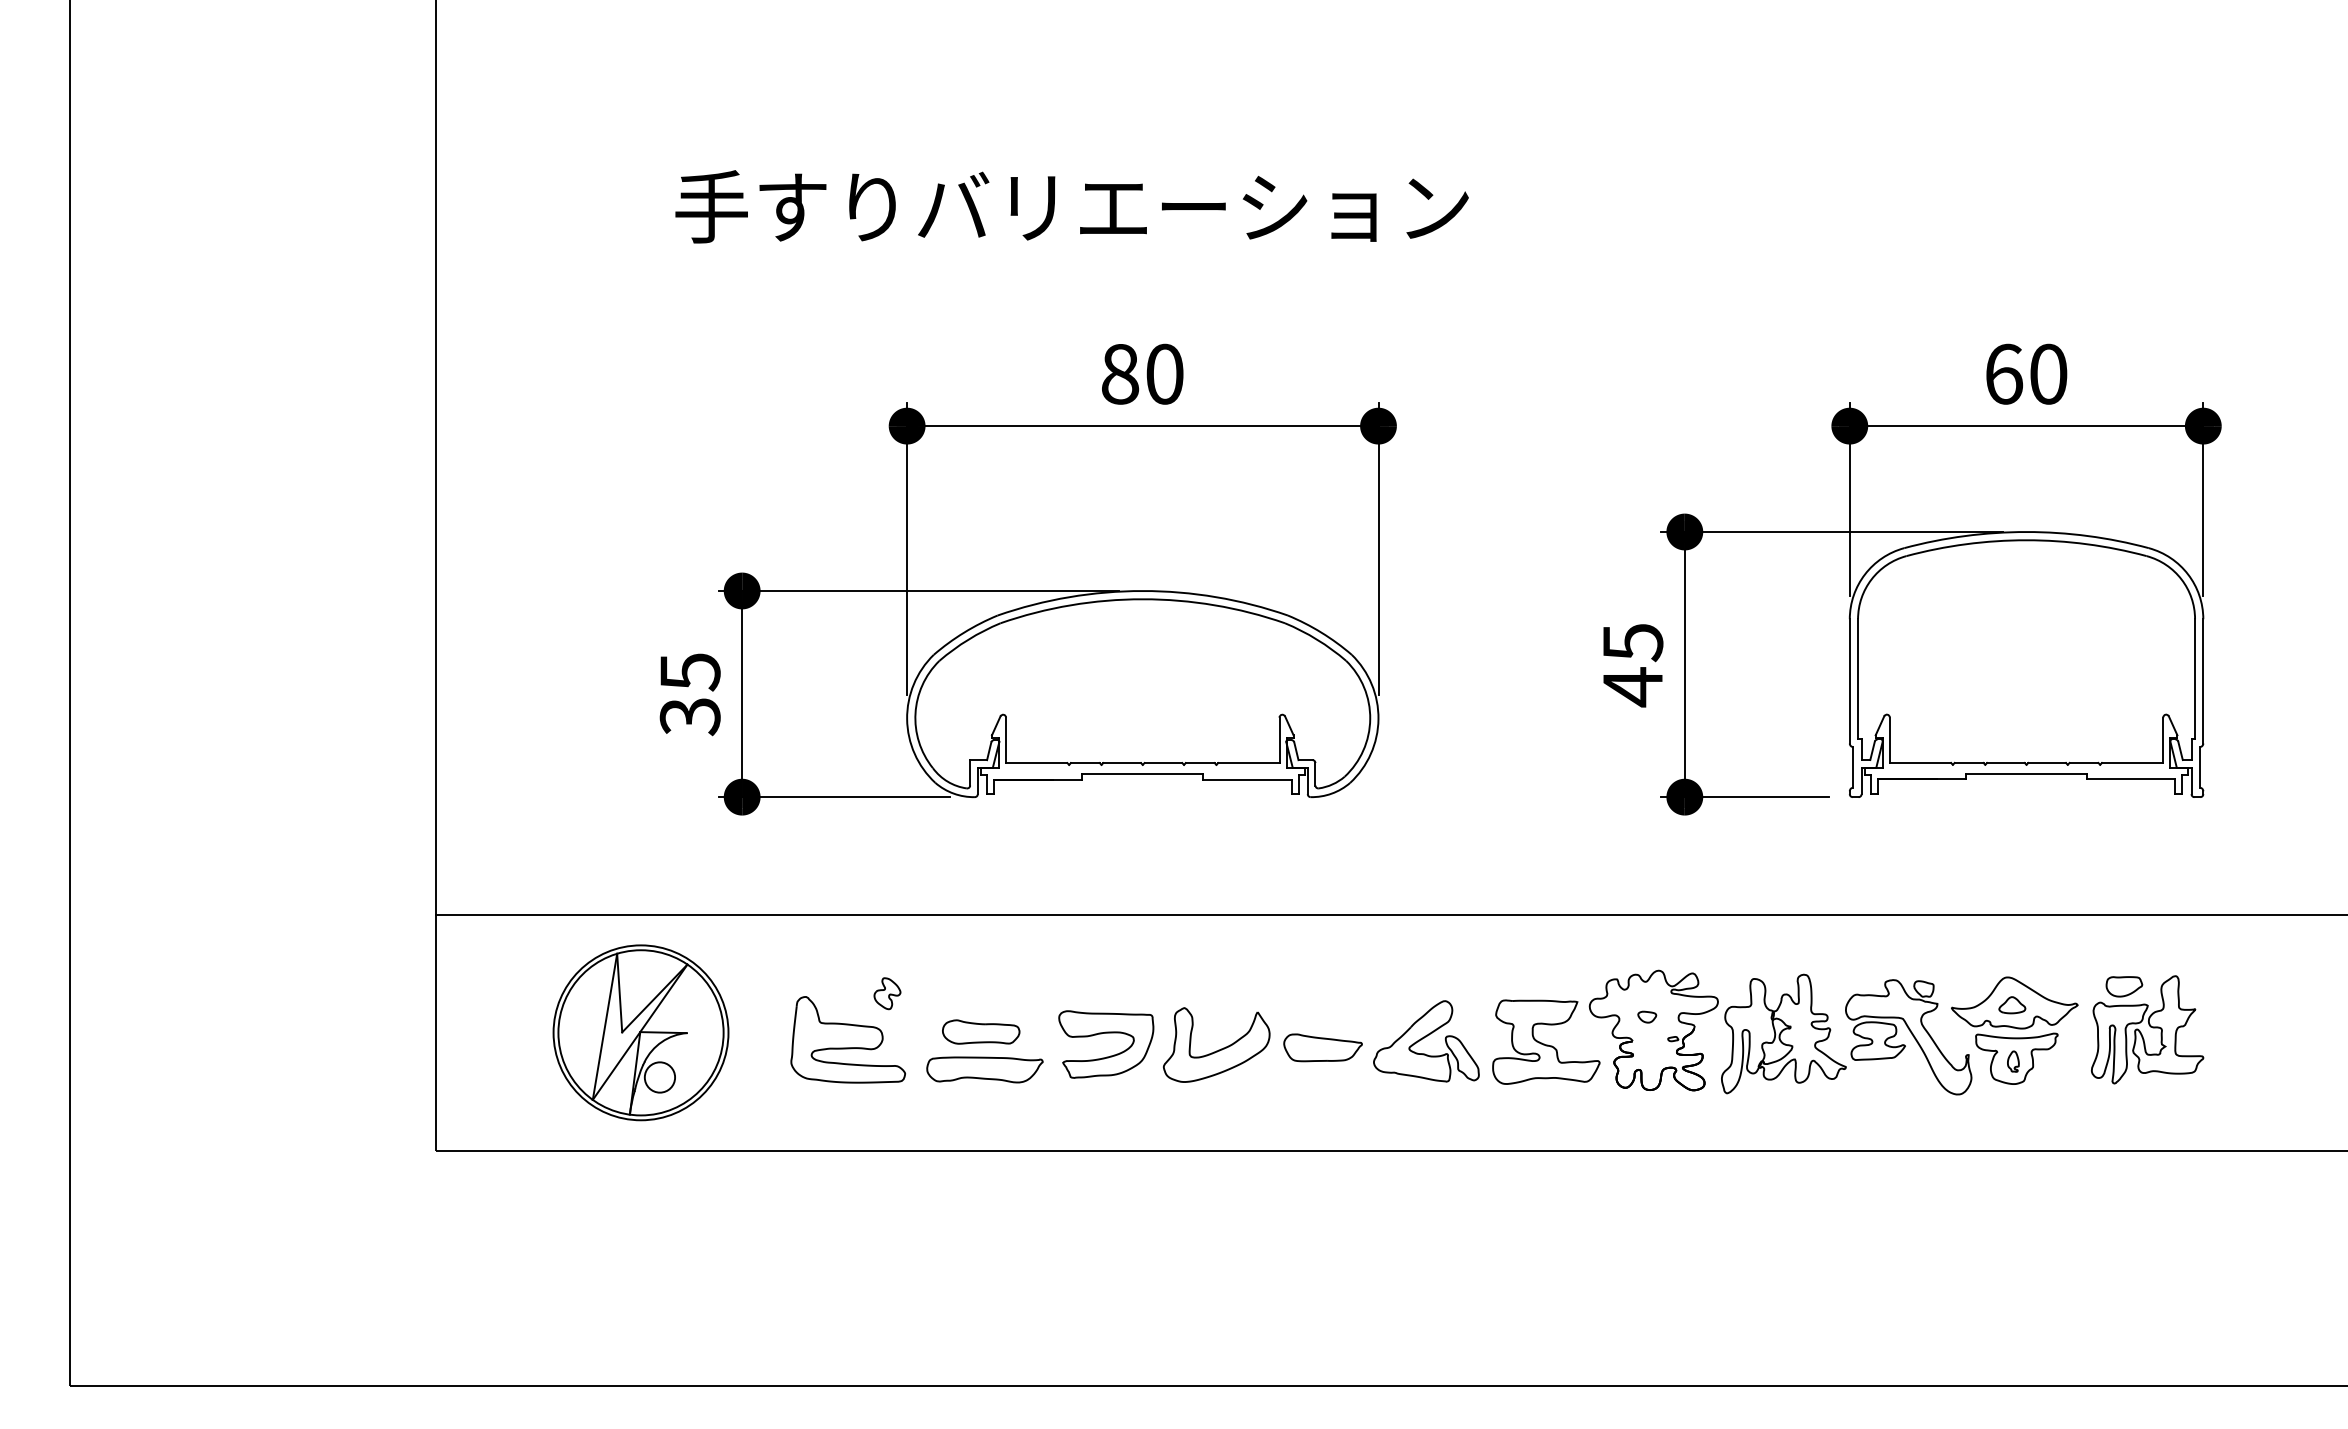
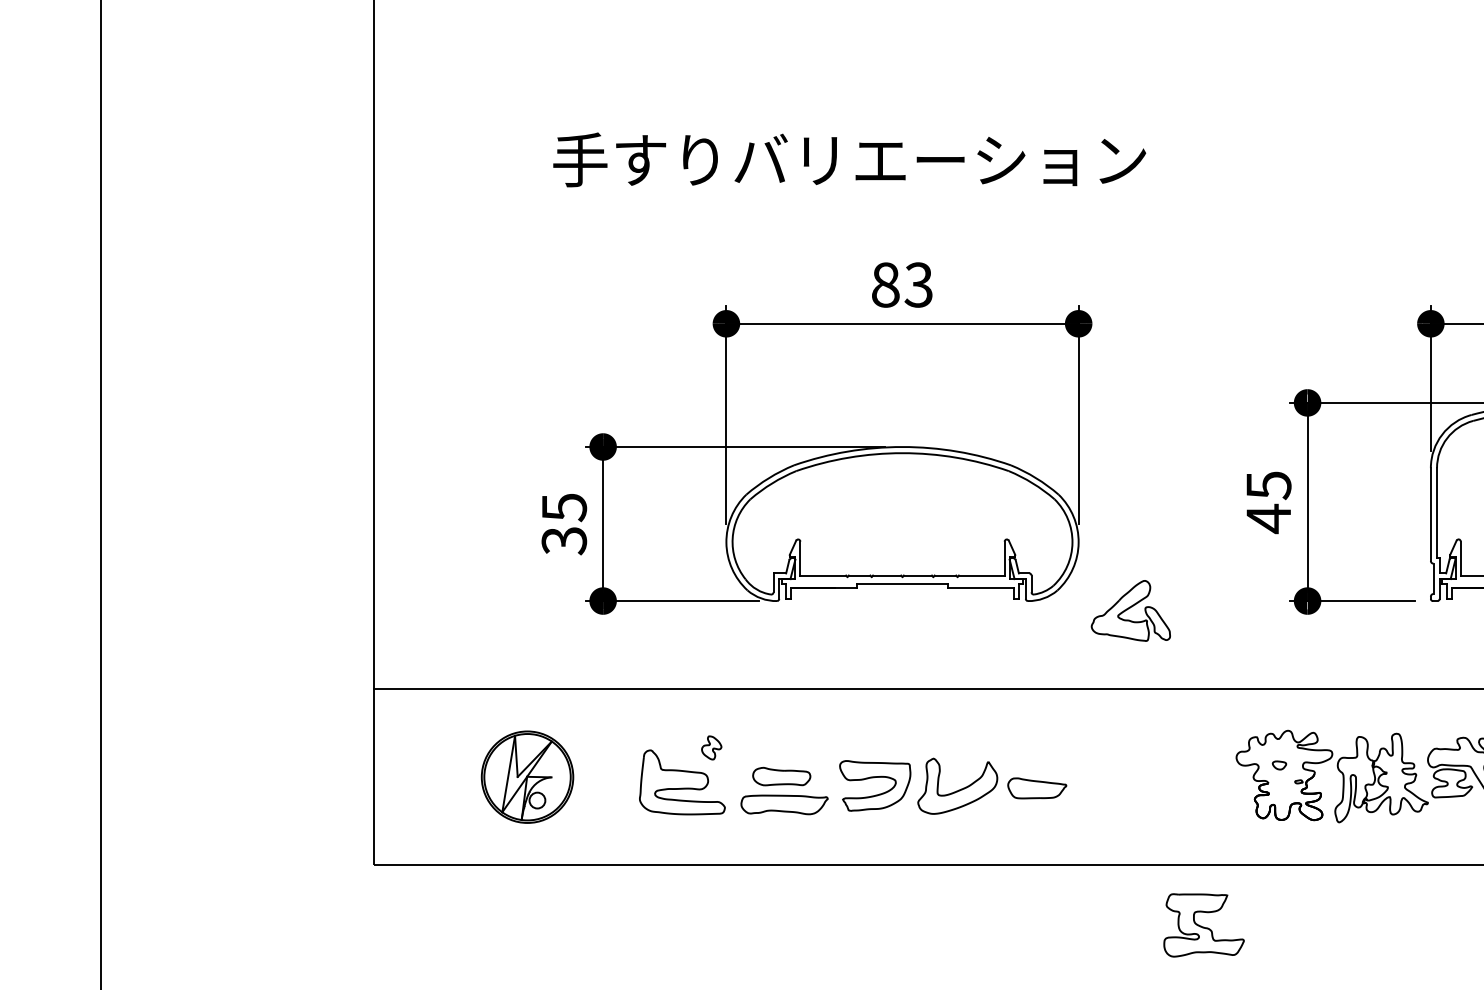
text: (1164, 373) -> (918, 284), 80 -> 83
part: (640, 1032) -> (527, 776), size x0.7
part: (1426, 1041) -> (1130, 611), moved
curve: (1544, 1043) -> (1202, 926), moved

